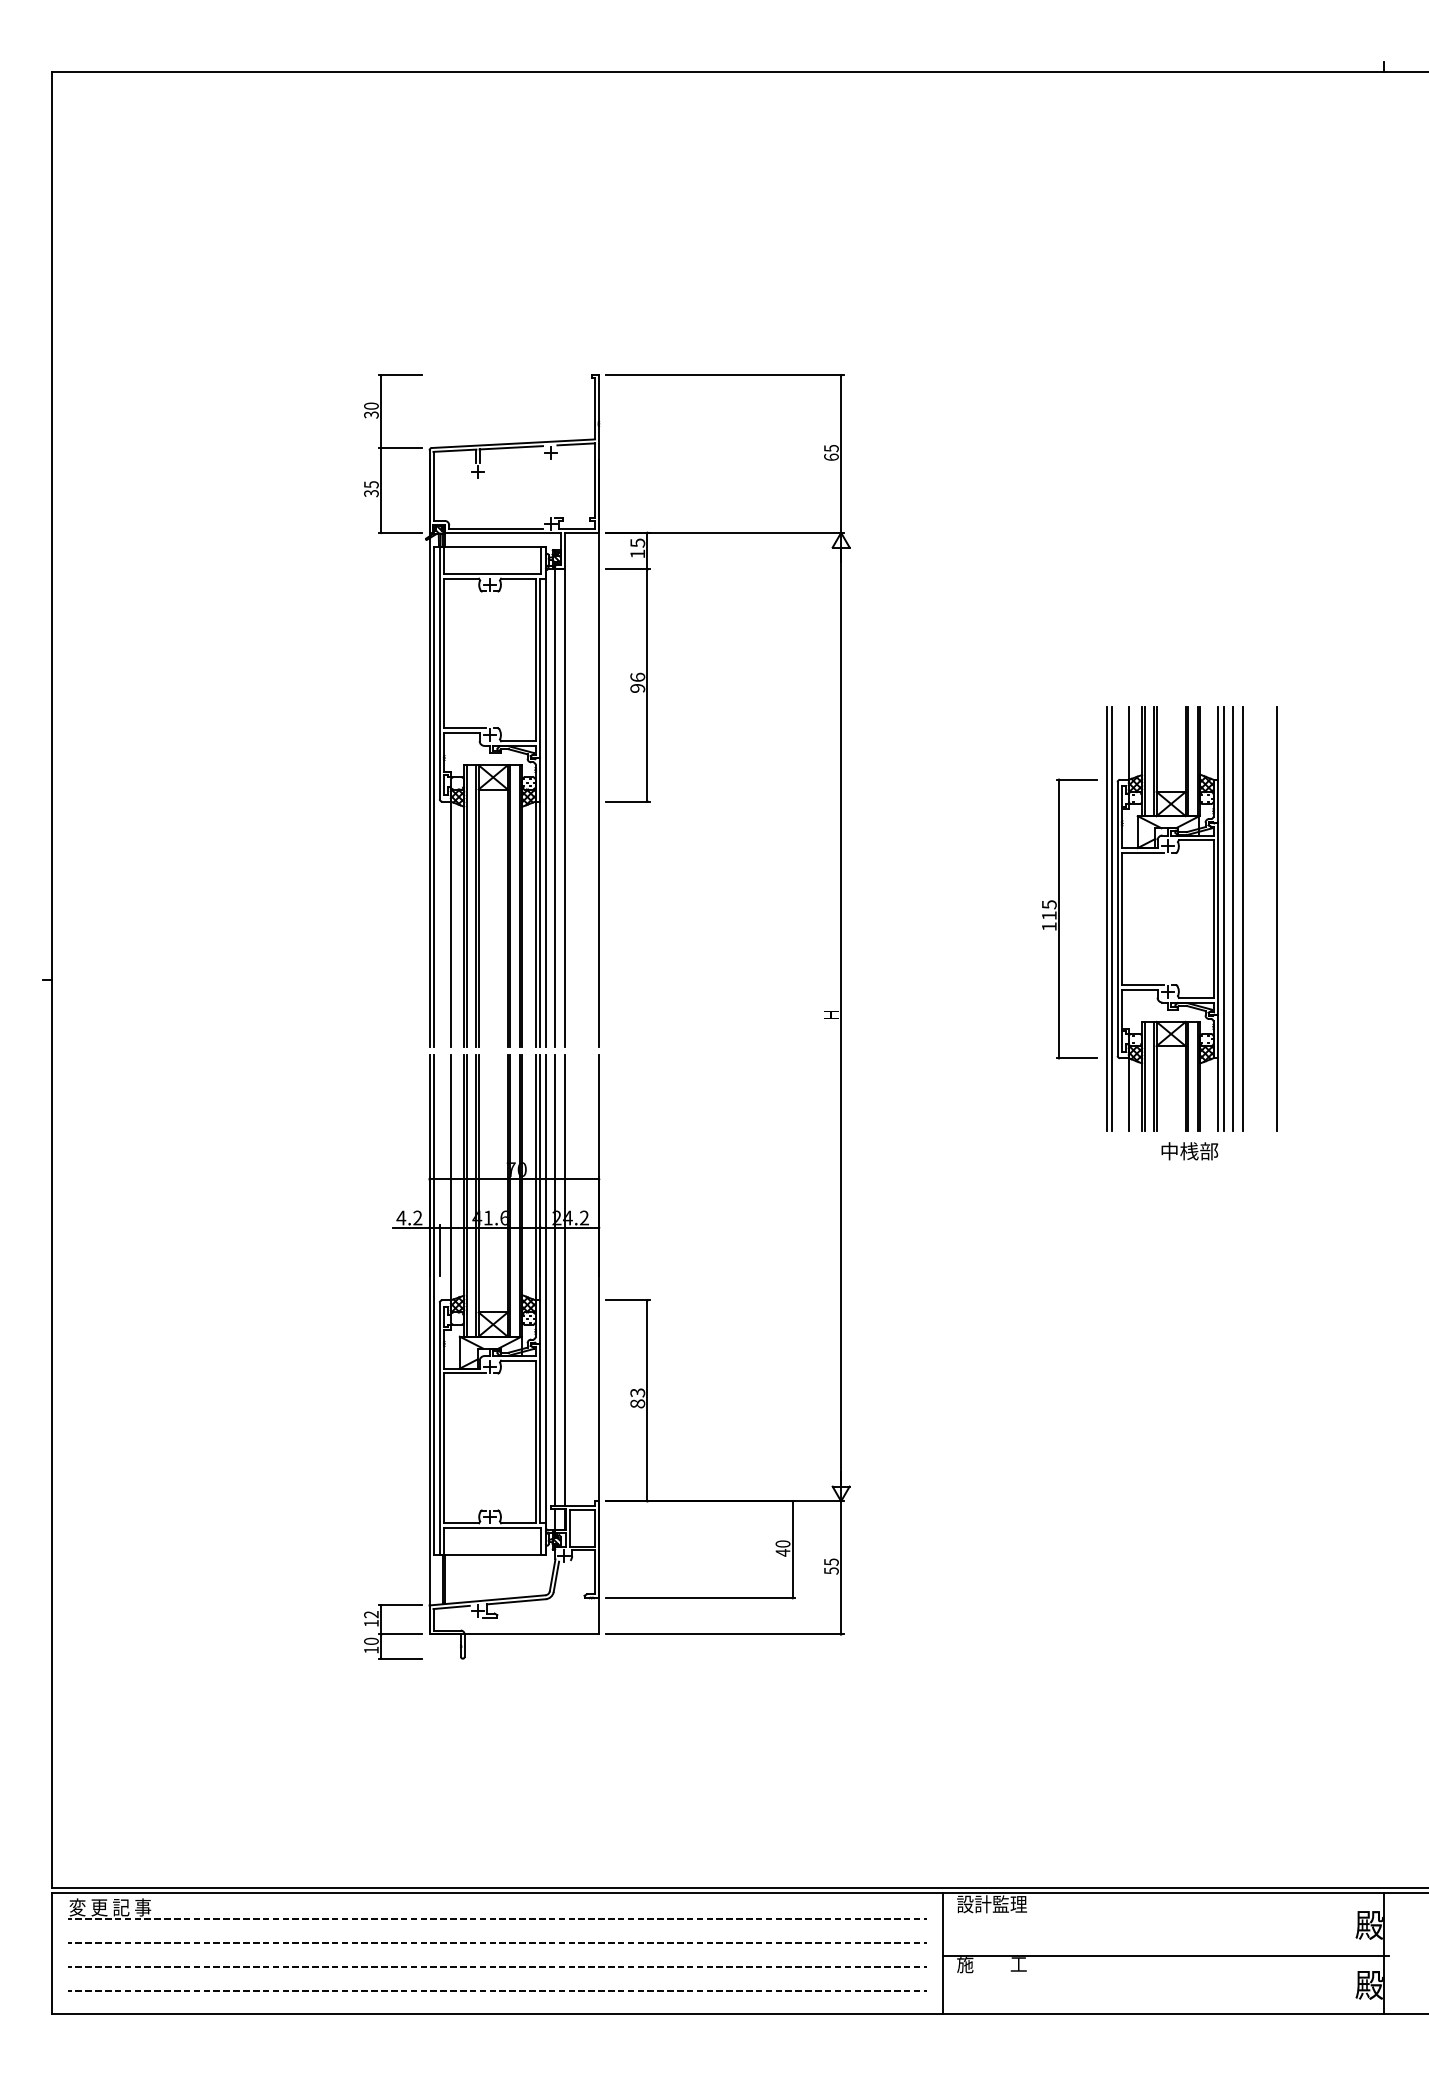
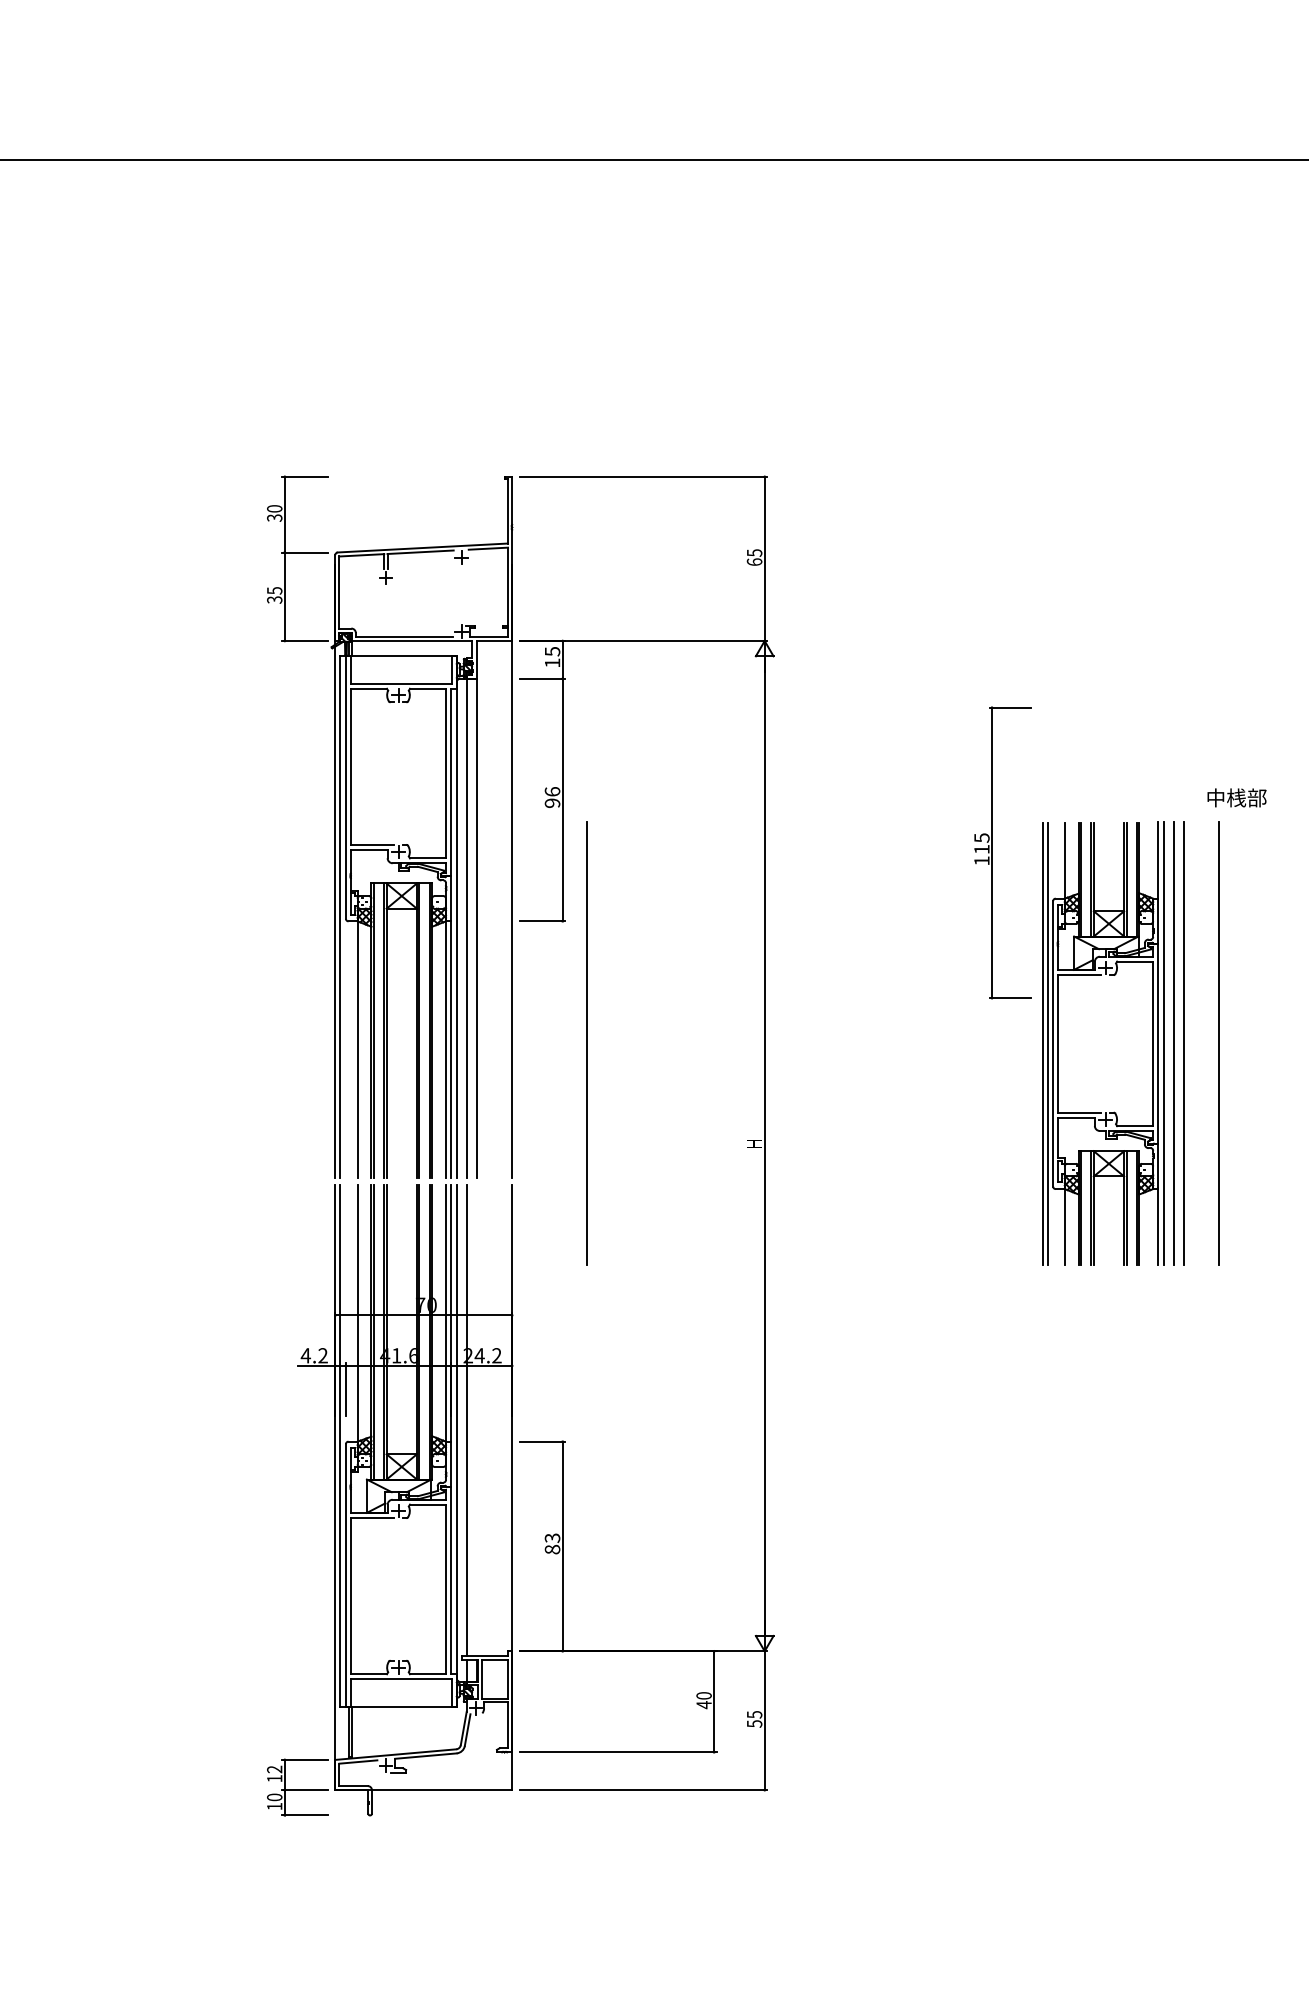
line: (669, 918) -> (585, 1043), added
part: (1059, 918) -> (992, 852), moved
text: (1189, 1151) -> (1236, 798), moved
line: (564, 1280) -> (476, 1420), removed

